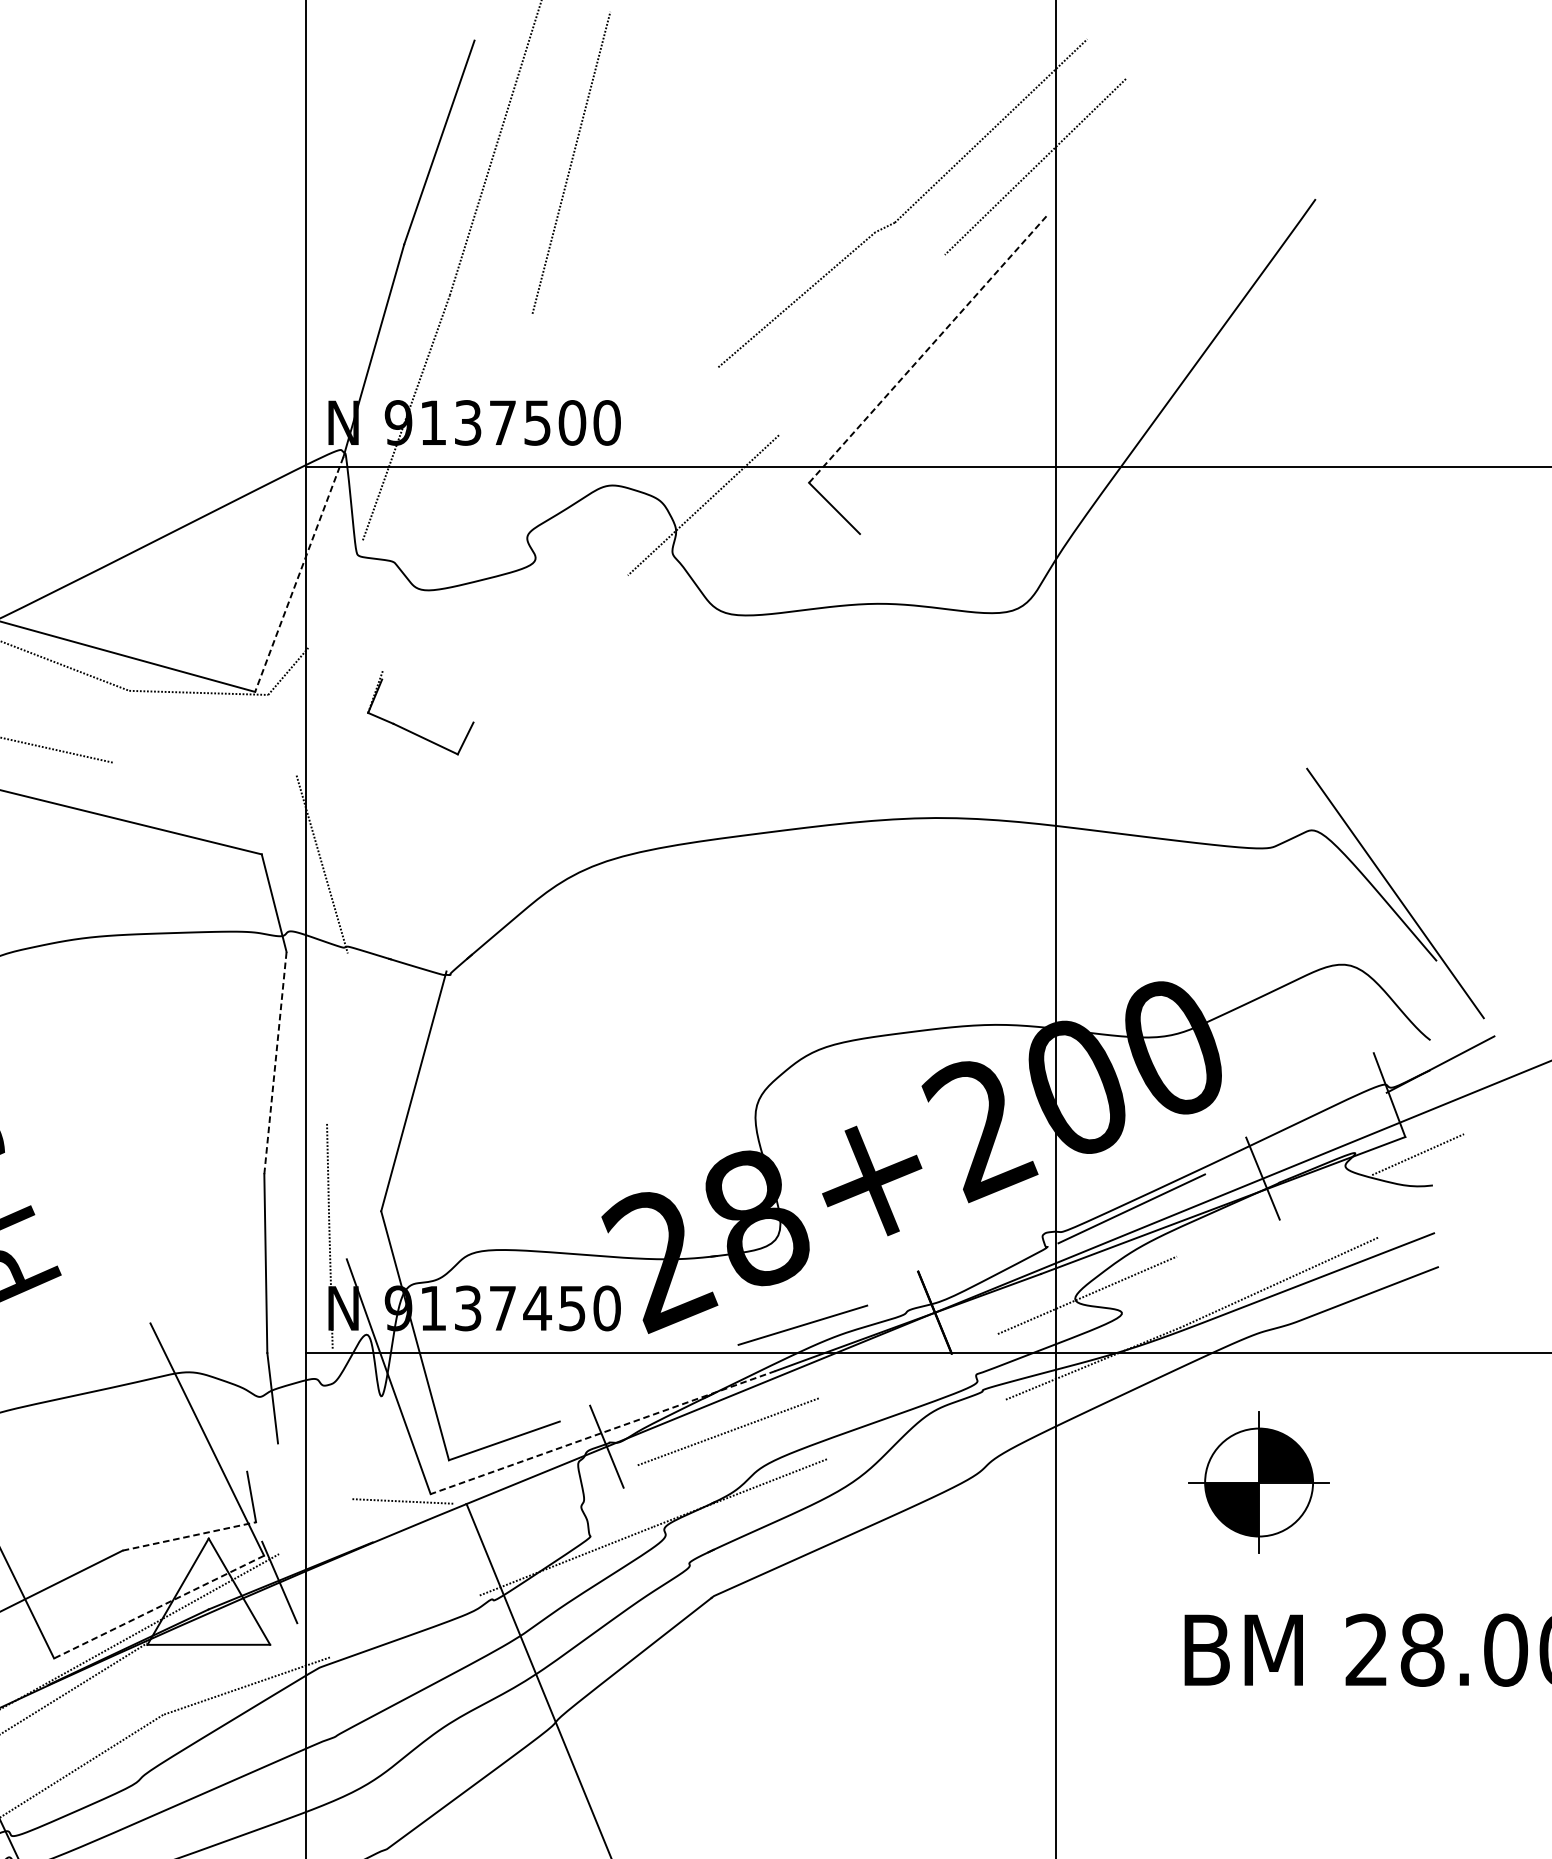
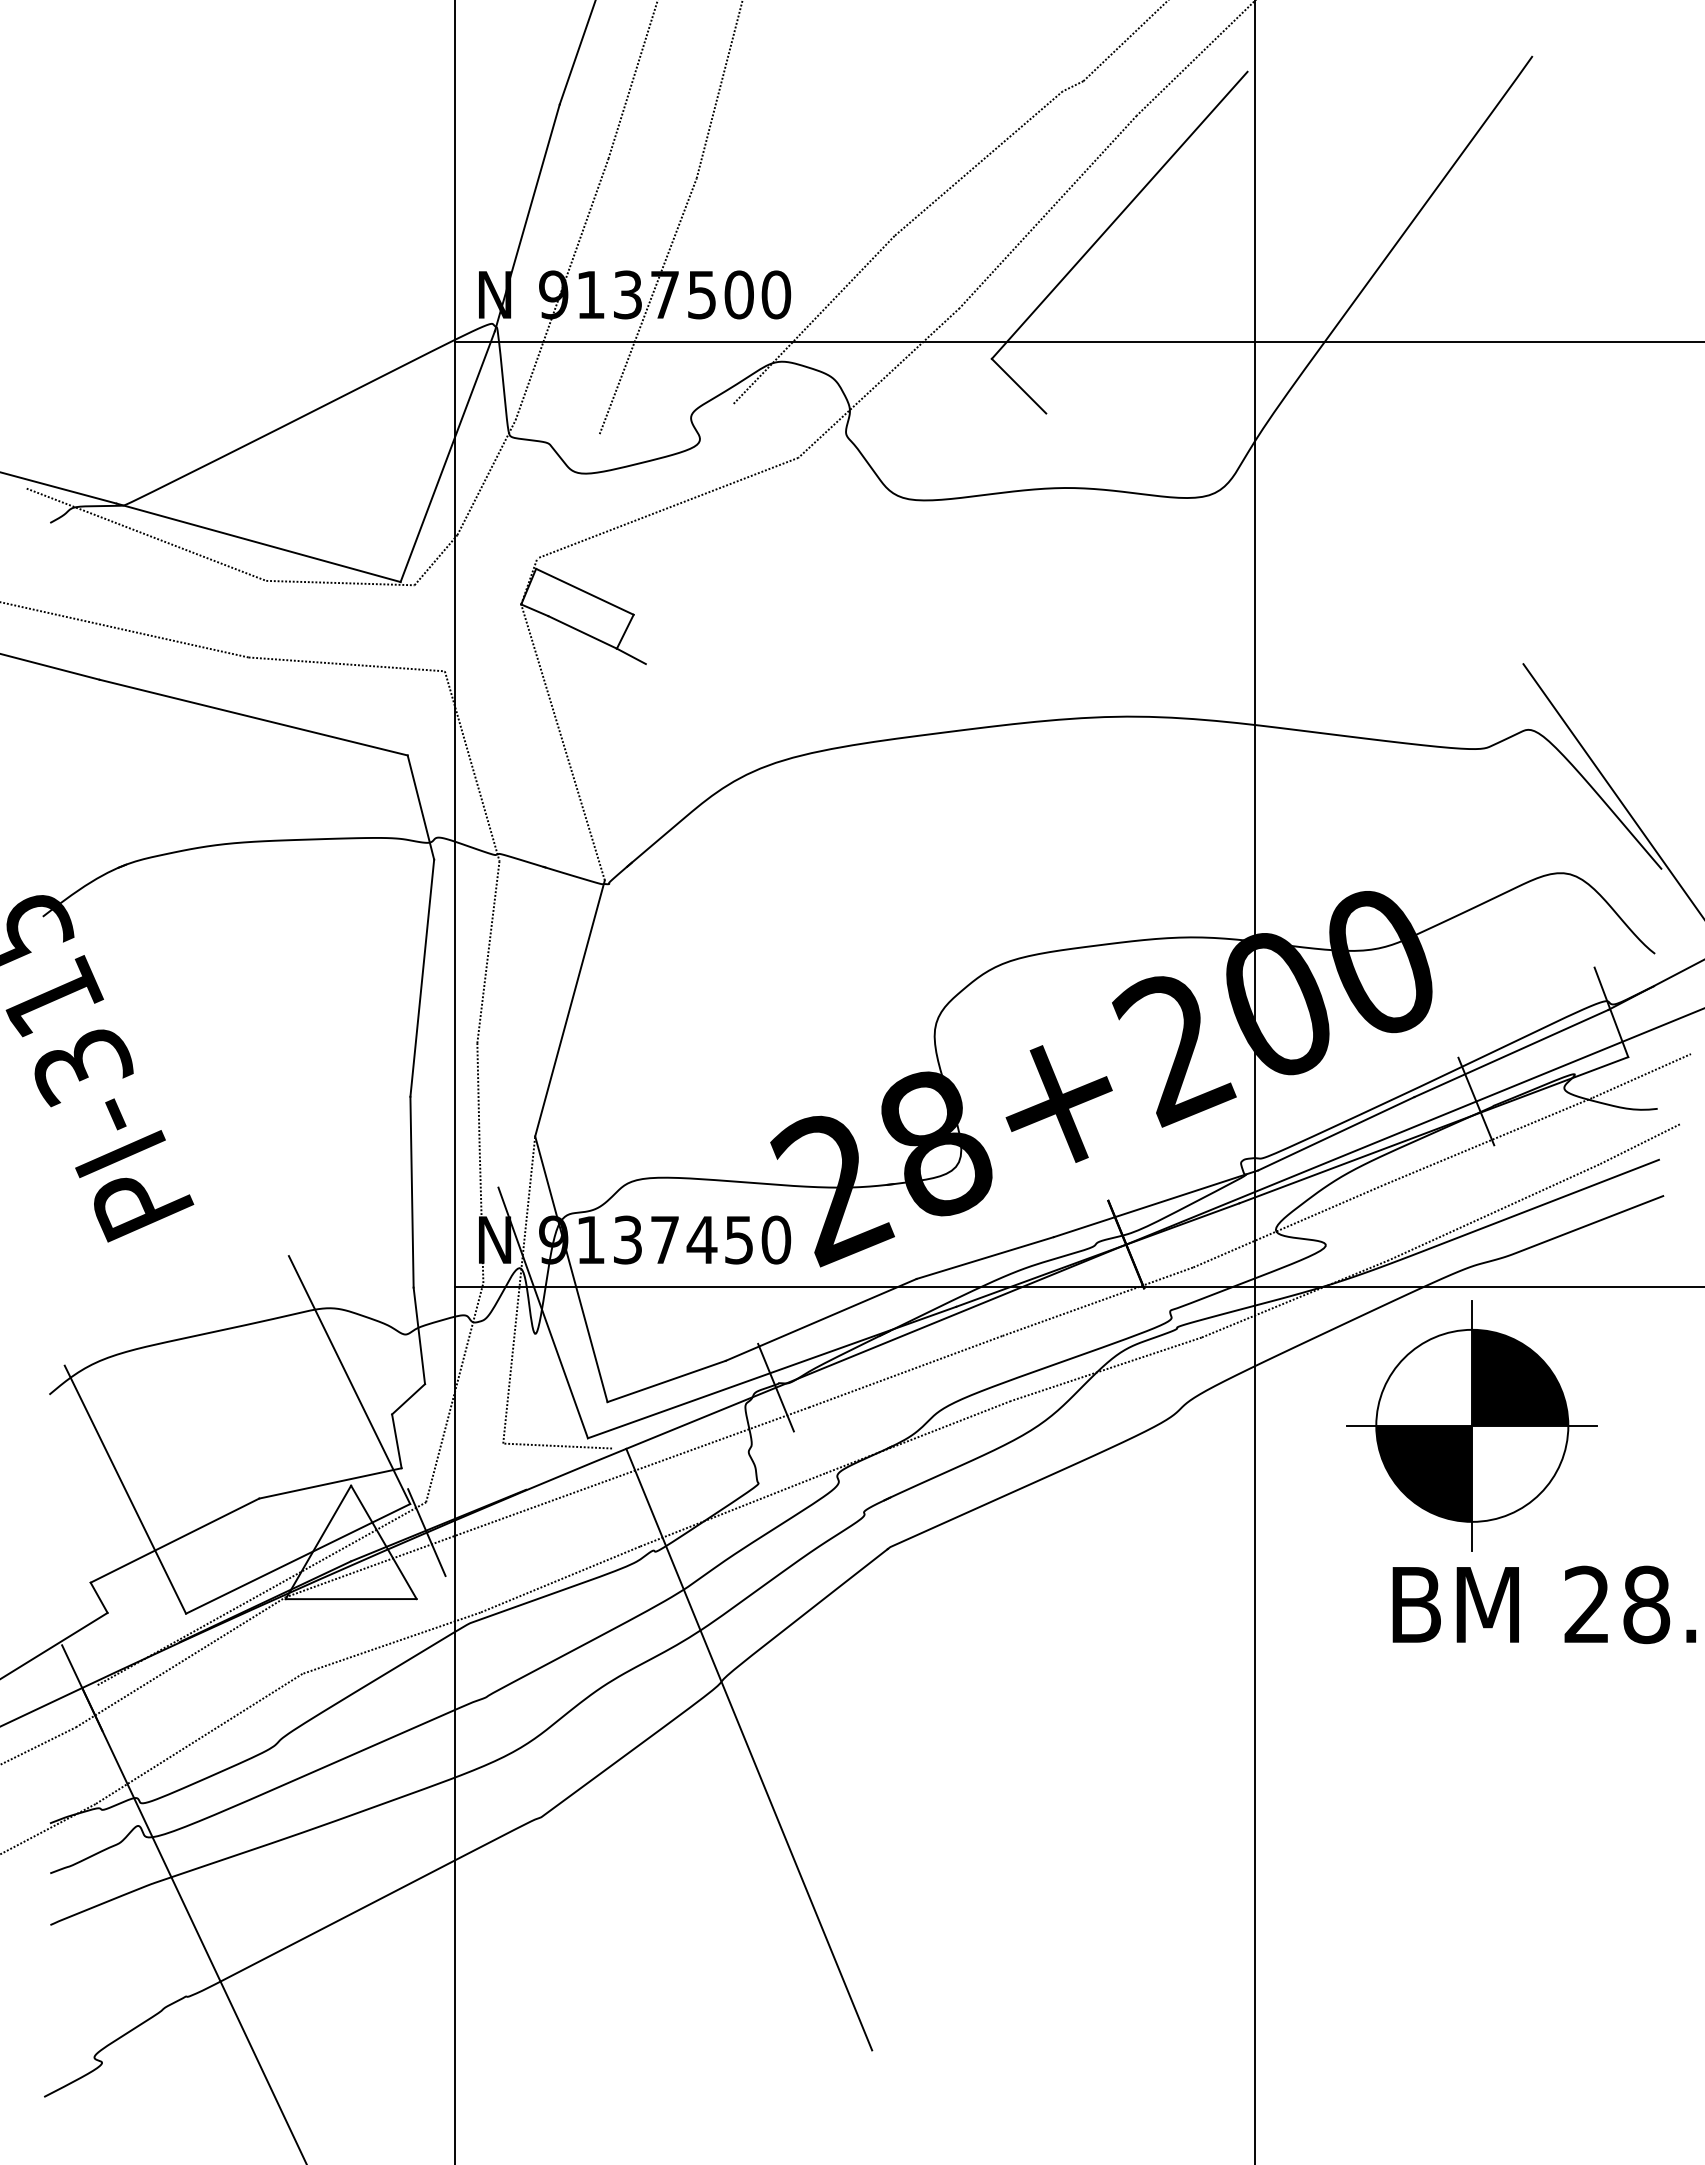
line: (861, 344) -> (1047, 211), added
line: (929, 348) -> (1120, 215), dashed -> solid
line: (486, 433) -> (647, 306), added
line: (641, 445) -> (813, 319), added
line: (299, 574) -> (447, 456), dashed -> solid
line: (335, 593) -> (486, 477), added
line: (505, 622) -> (667, 507), added
line: (427, 700) -> (584, 591), added
line: (470, 761) -> (630, 656), added
line: (204, 769) -> (346, 664), added
line: (406, 842) -> (562, 742), added
line: (337, 1039) -> (488, 952), added
line: (275, 1062) -> (422, 977), dashed -> solid
line: (1295, 1133) -> (1511, 1053), added
line: (1274, 1215) -> (1488, 1140), added
line: (1415, 1218) -> (1639, 1144), added
line: (962, 1274) -> (1155, 1203), added
line: (366, 1354) -> (519, 1289), added
line: (908, 1365) -> (1097, 1301), added
line: (648, 1382) -> (820, 1319), added
line: (915, 1429) -> (1105, 1369), added
line: (603, 1432) -> (772, 1372), dashed -> solid
line: (305, 1451) -> (454, 1392), added
line: (262, 1457) -> (408, 1399), added
part: (1258, 1482) -> (1471, 1425), size x1.67
line: (189, 1536) -> (330, 1483), dashed -> solid
line: (391, 1554) -> (546, 1502), added
line: (159, 1606) -> (298, 1558), dashed -> solid
line: (404, 1626) -> (560, 1579), added

